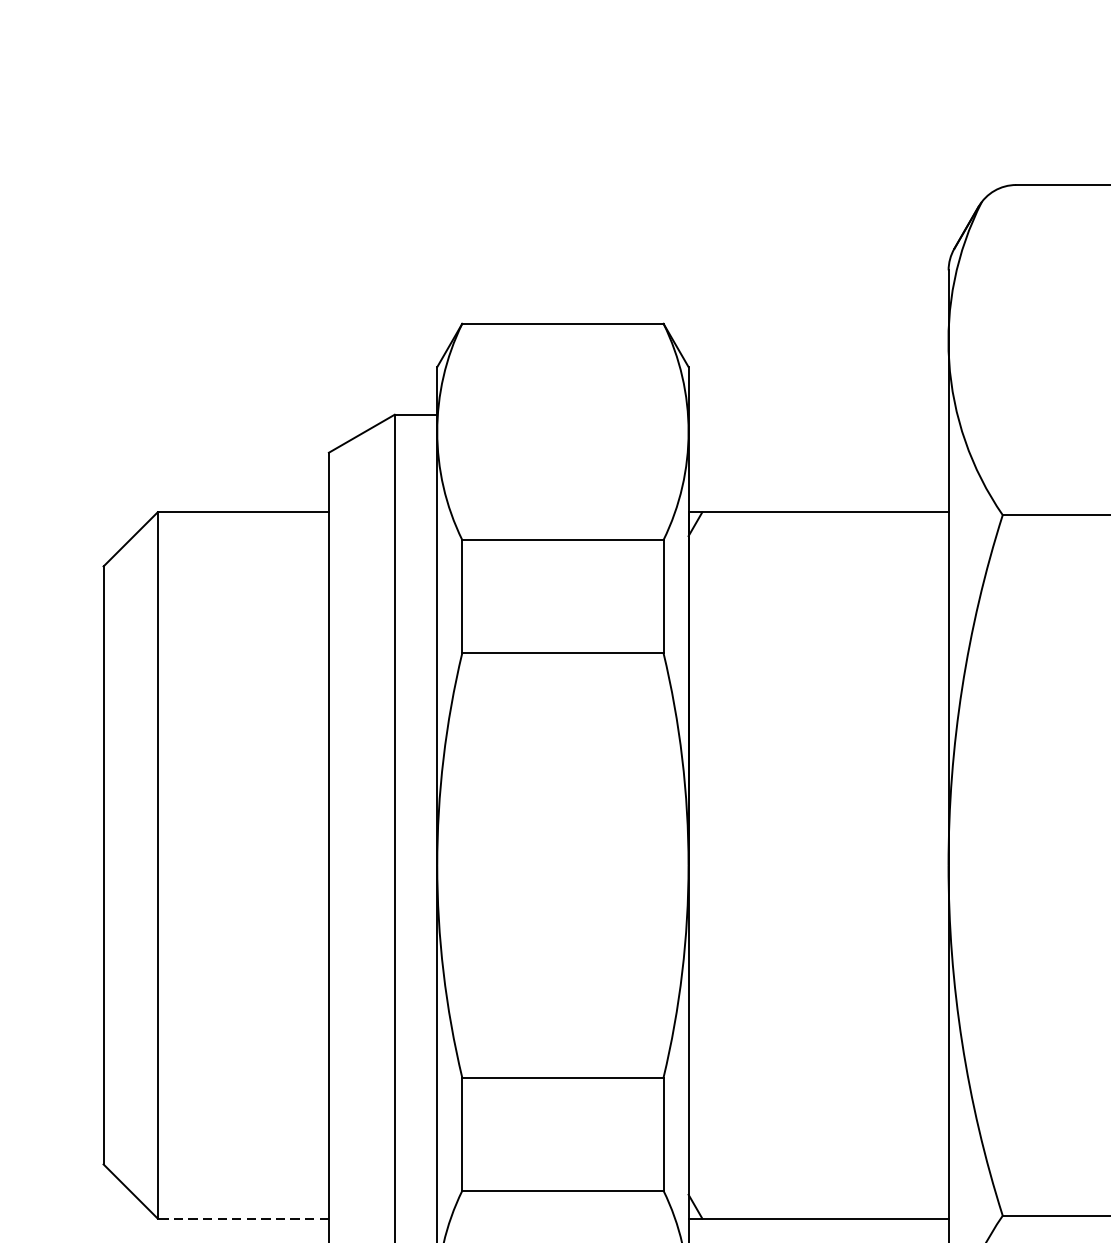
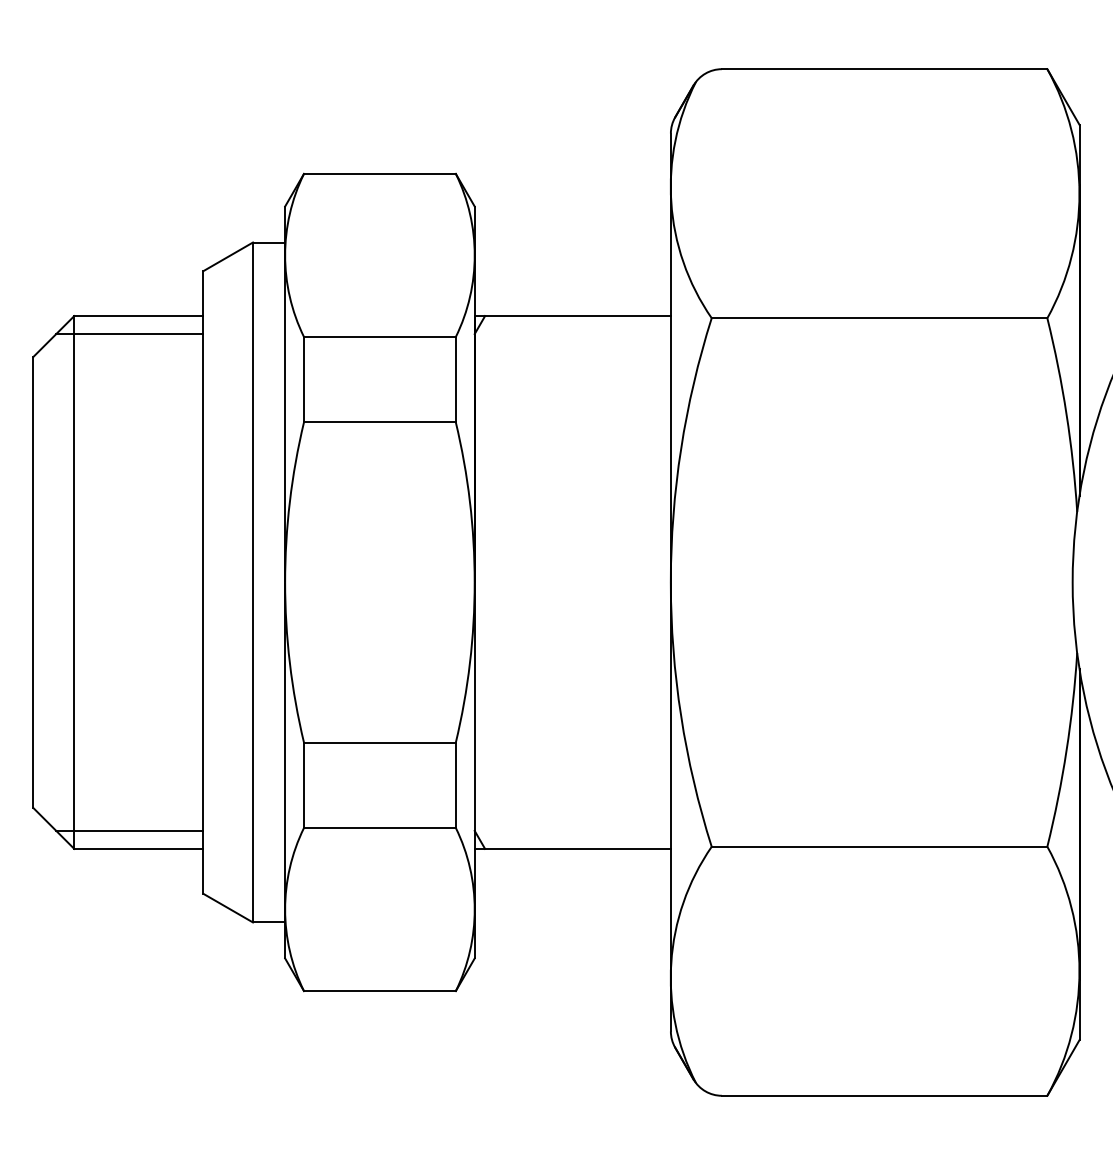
line: (230, 536) -> (129, 334), added
line: (230, 1194) -> (129, 830), added
line: (242, 1218) -> (138, 848), dashed -> solid

